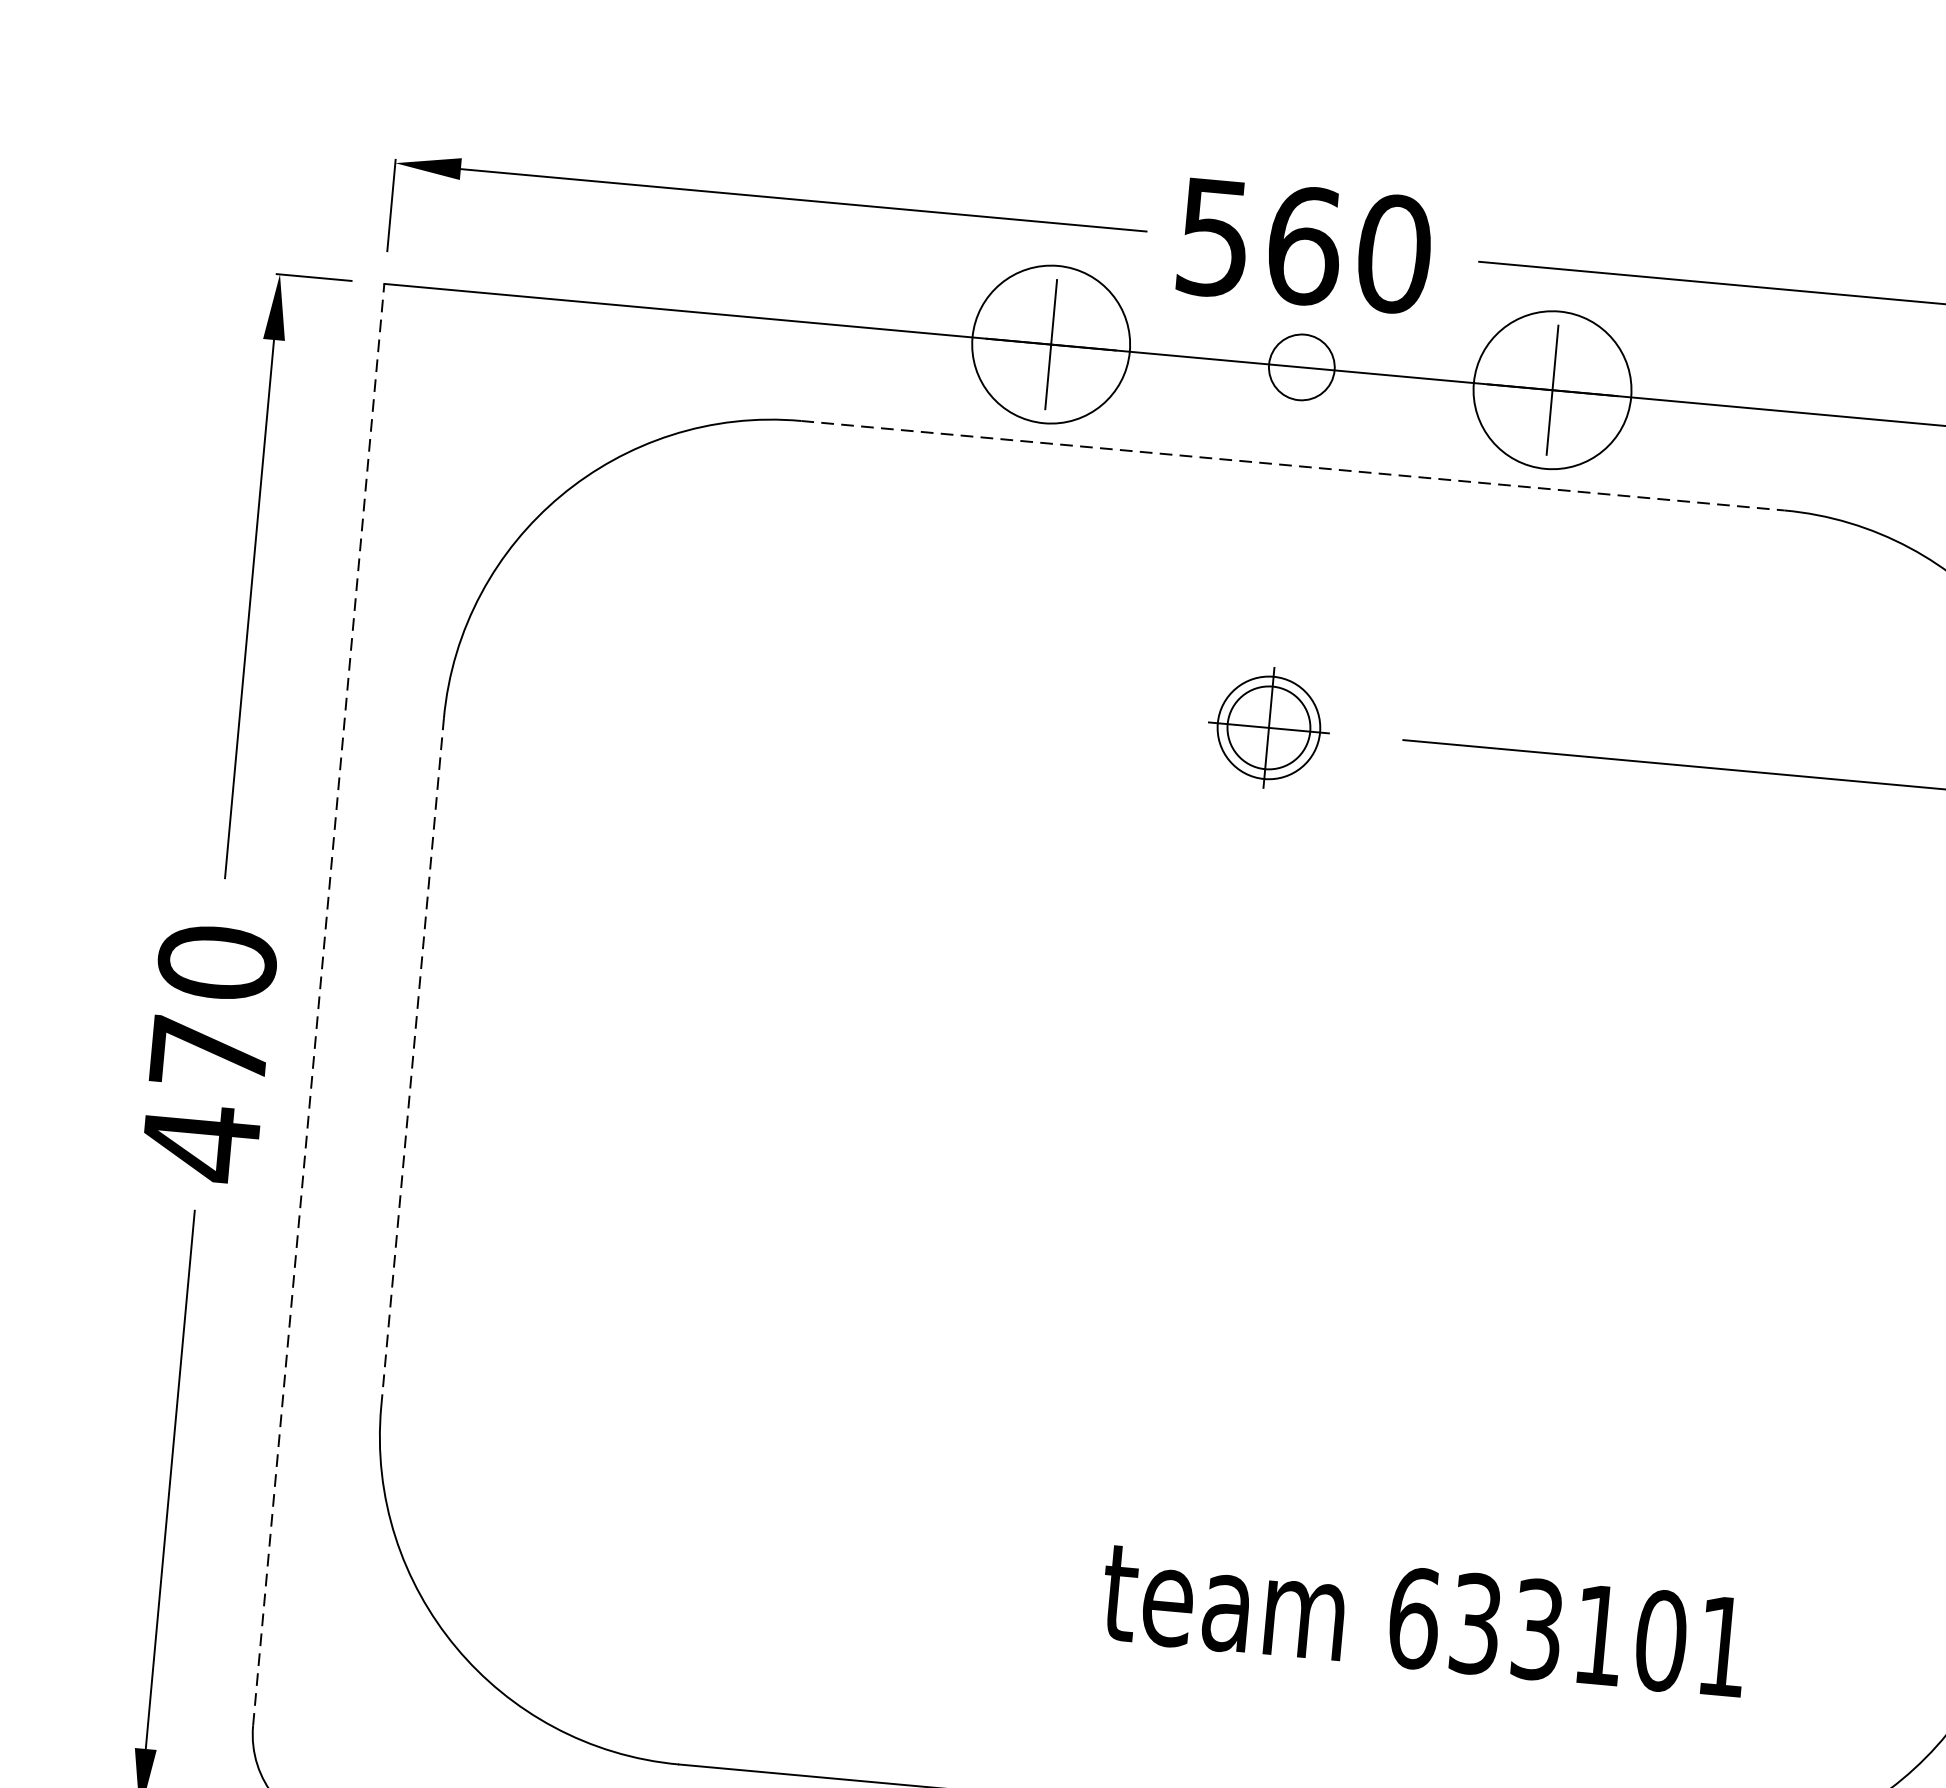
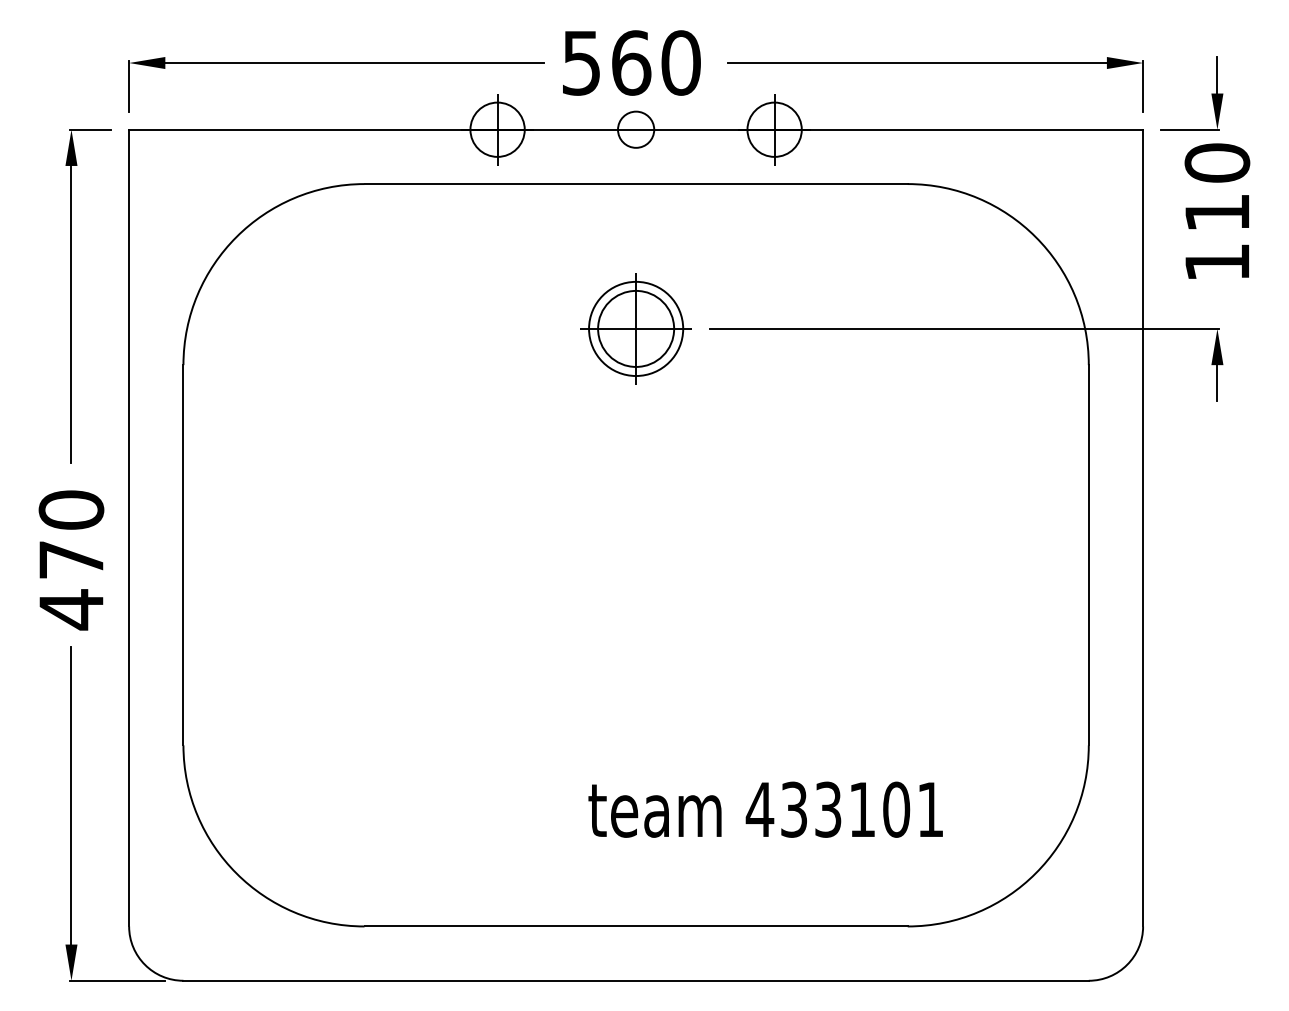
circle: (1051, 344) -> (497, 129), size x0.62
circle: (1552, 389) -> (774, 129), size x0.62
line: (1293, 466) -> (636, 184), dashed -> solid
part: (1267, 726) -> (635, 328), size x1.67
line: (319, 1003) -> (129, 527), dashed -> solid
line: (412, 1061) -> (183, 554), dashed -> solid
text: (1413, 1617) -> (759, 809), 633101 -> 433101

